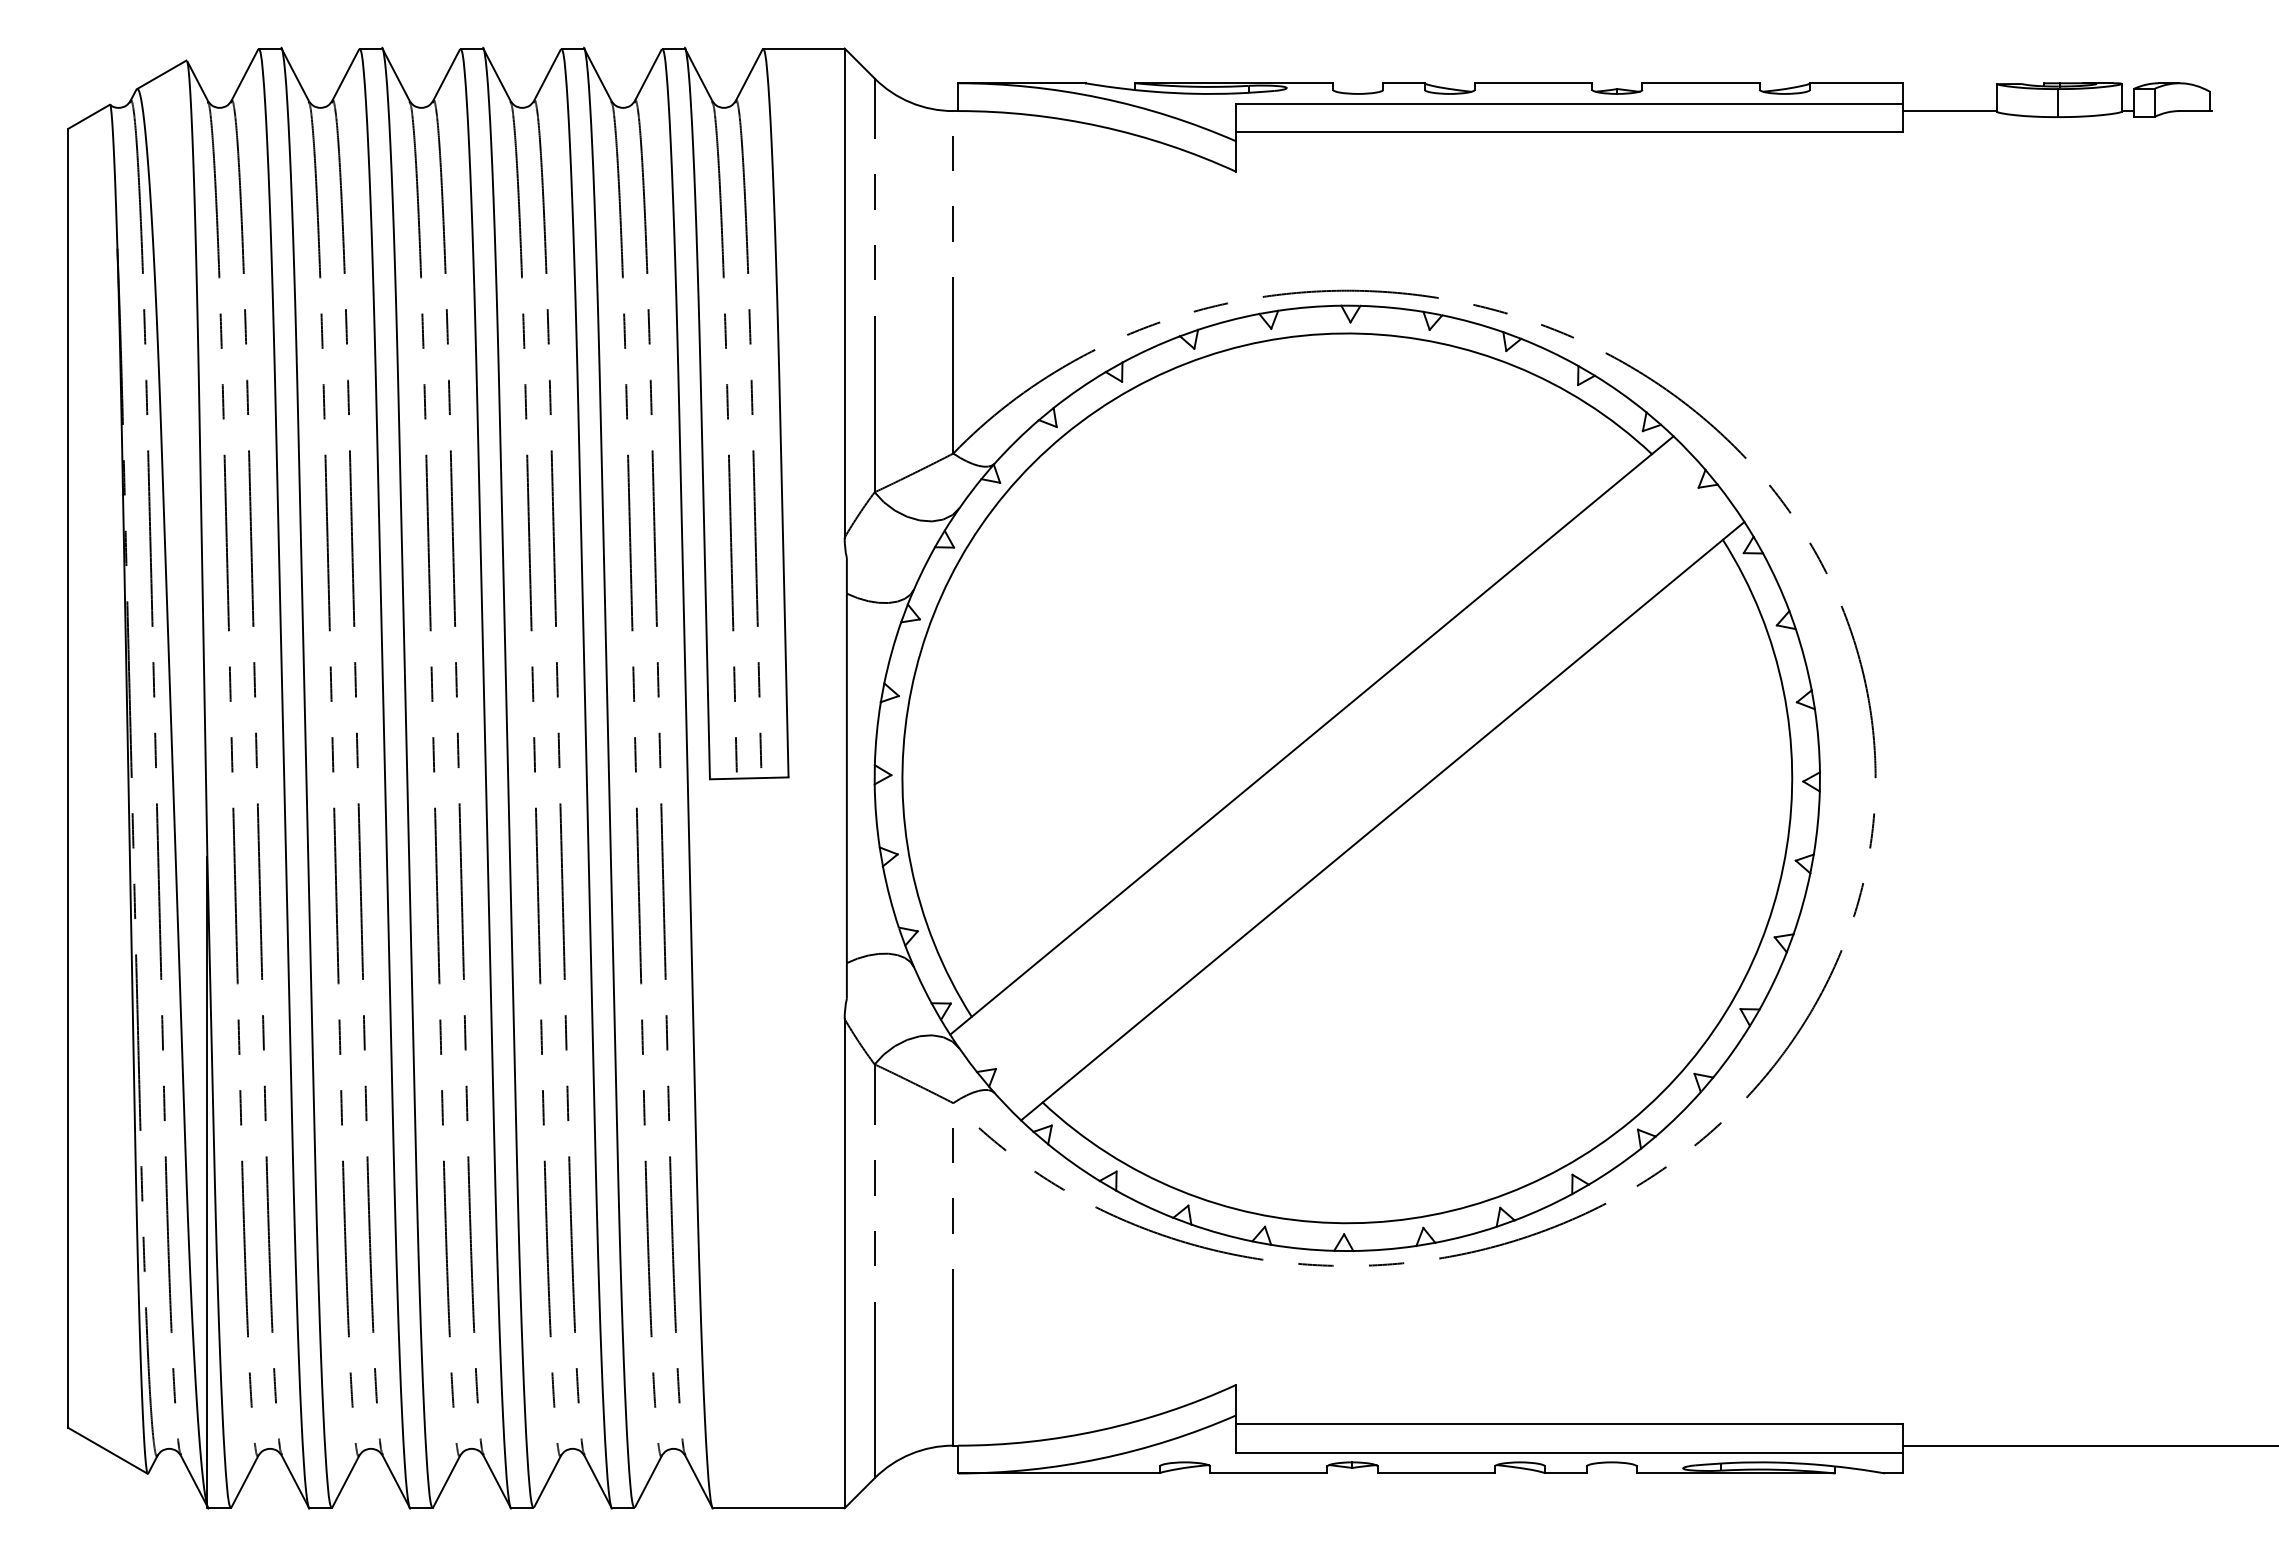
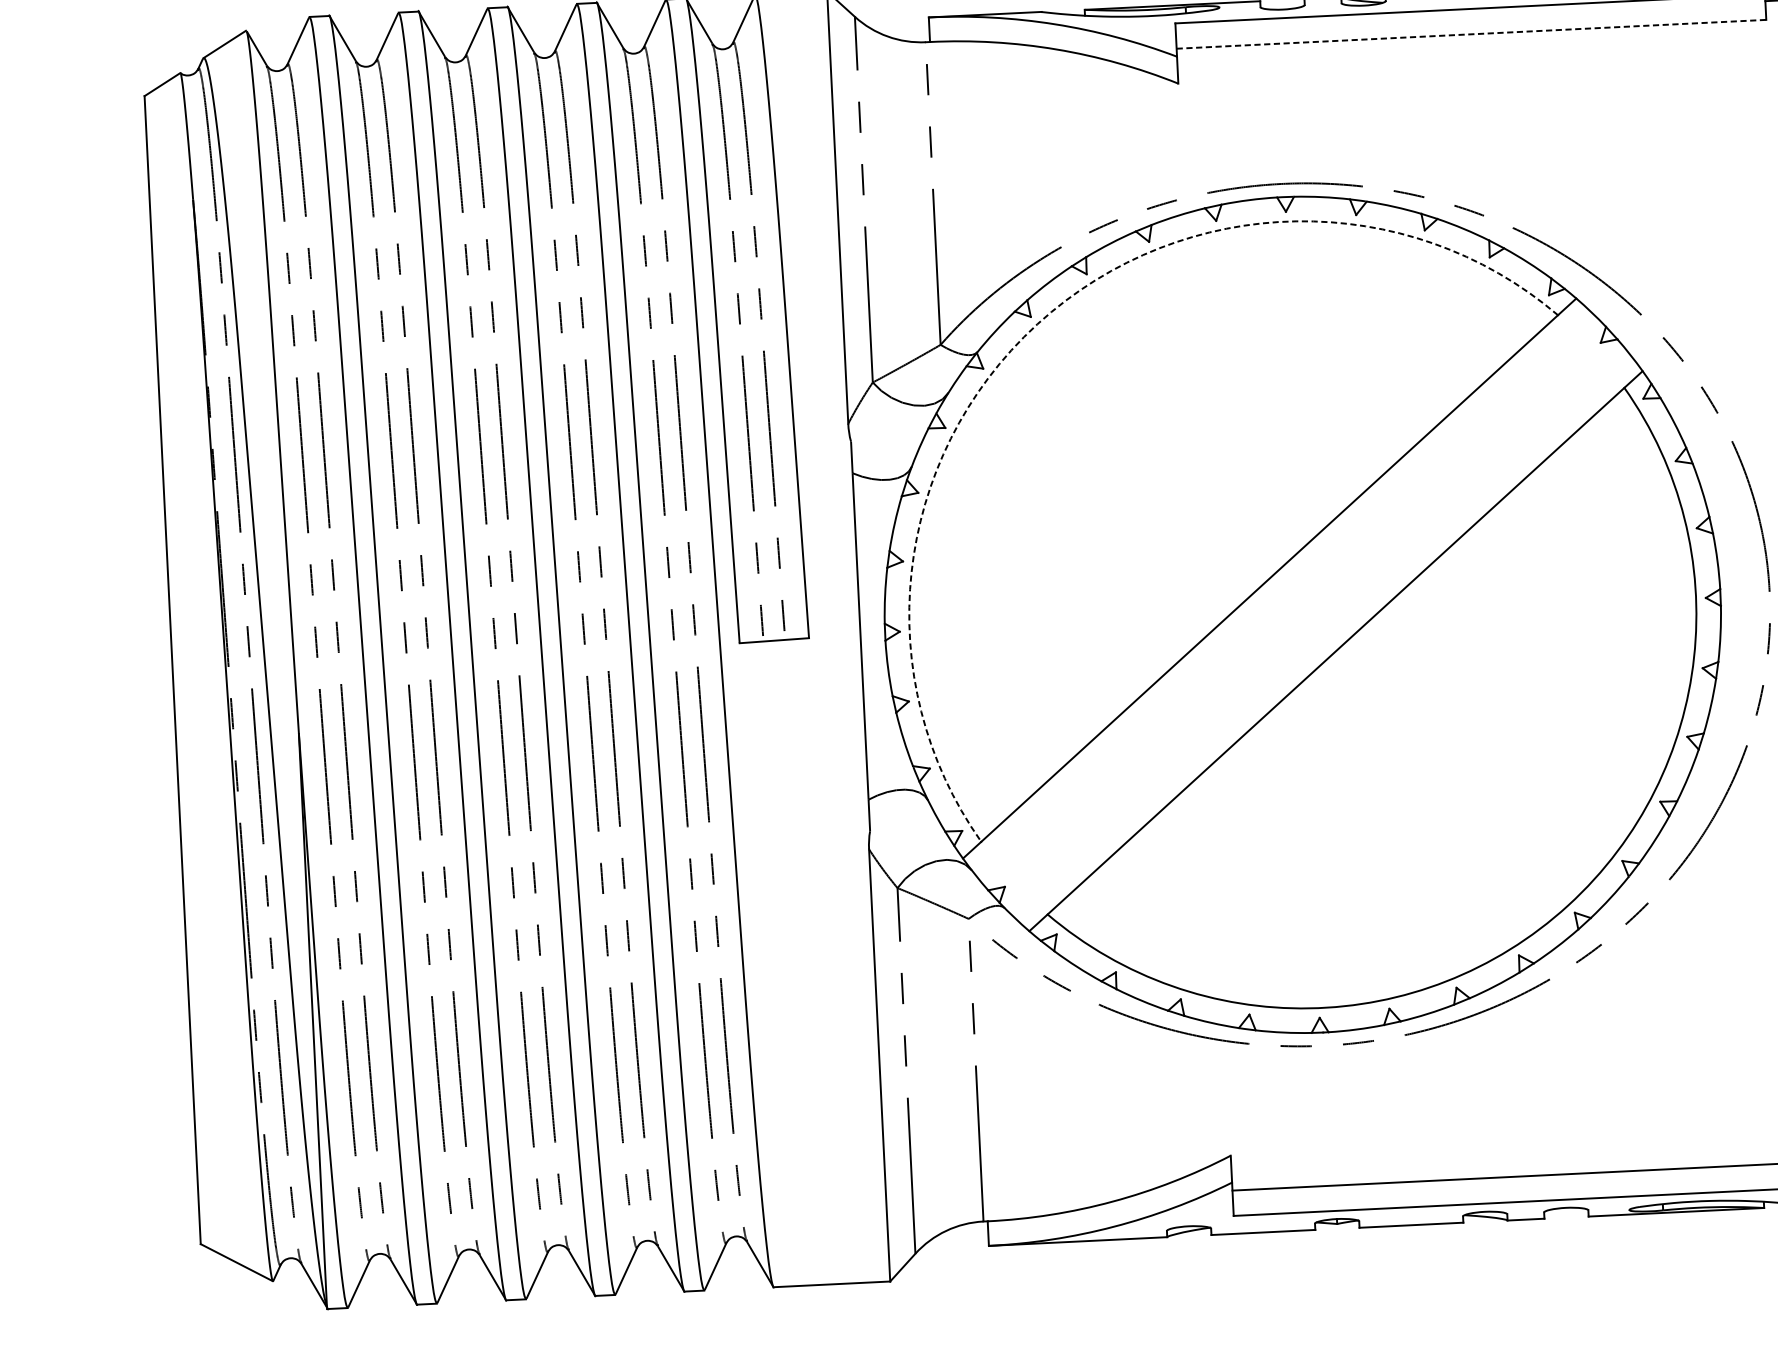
line: (1569, 132) -> (1471, 34), solid -> dashed
arc: (1063, 435) -> (1037, 324), solid -> dashed

